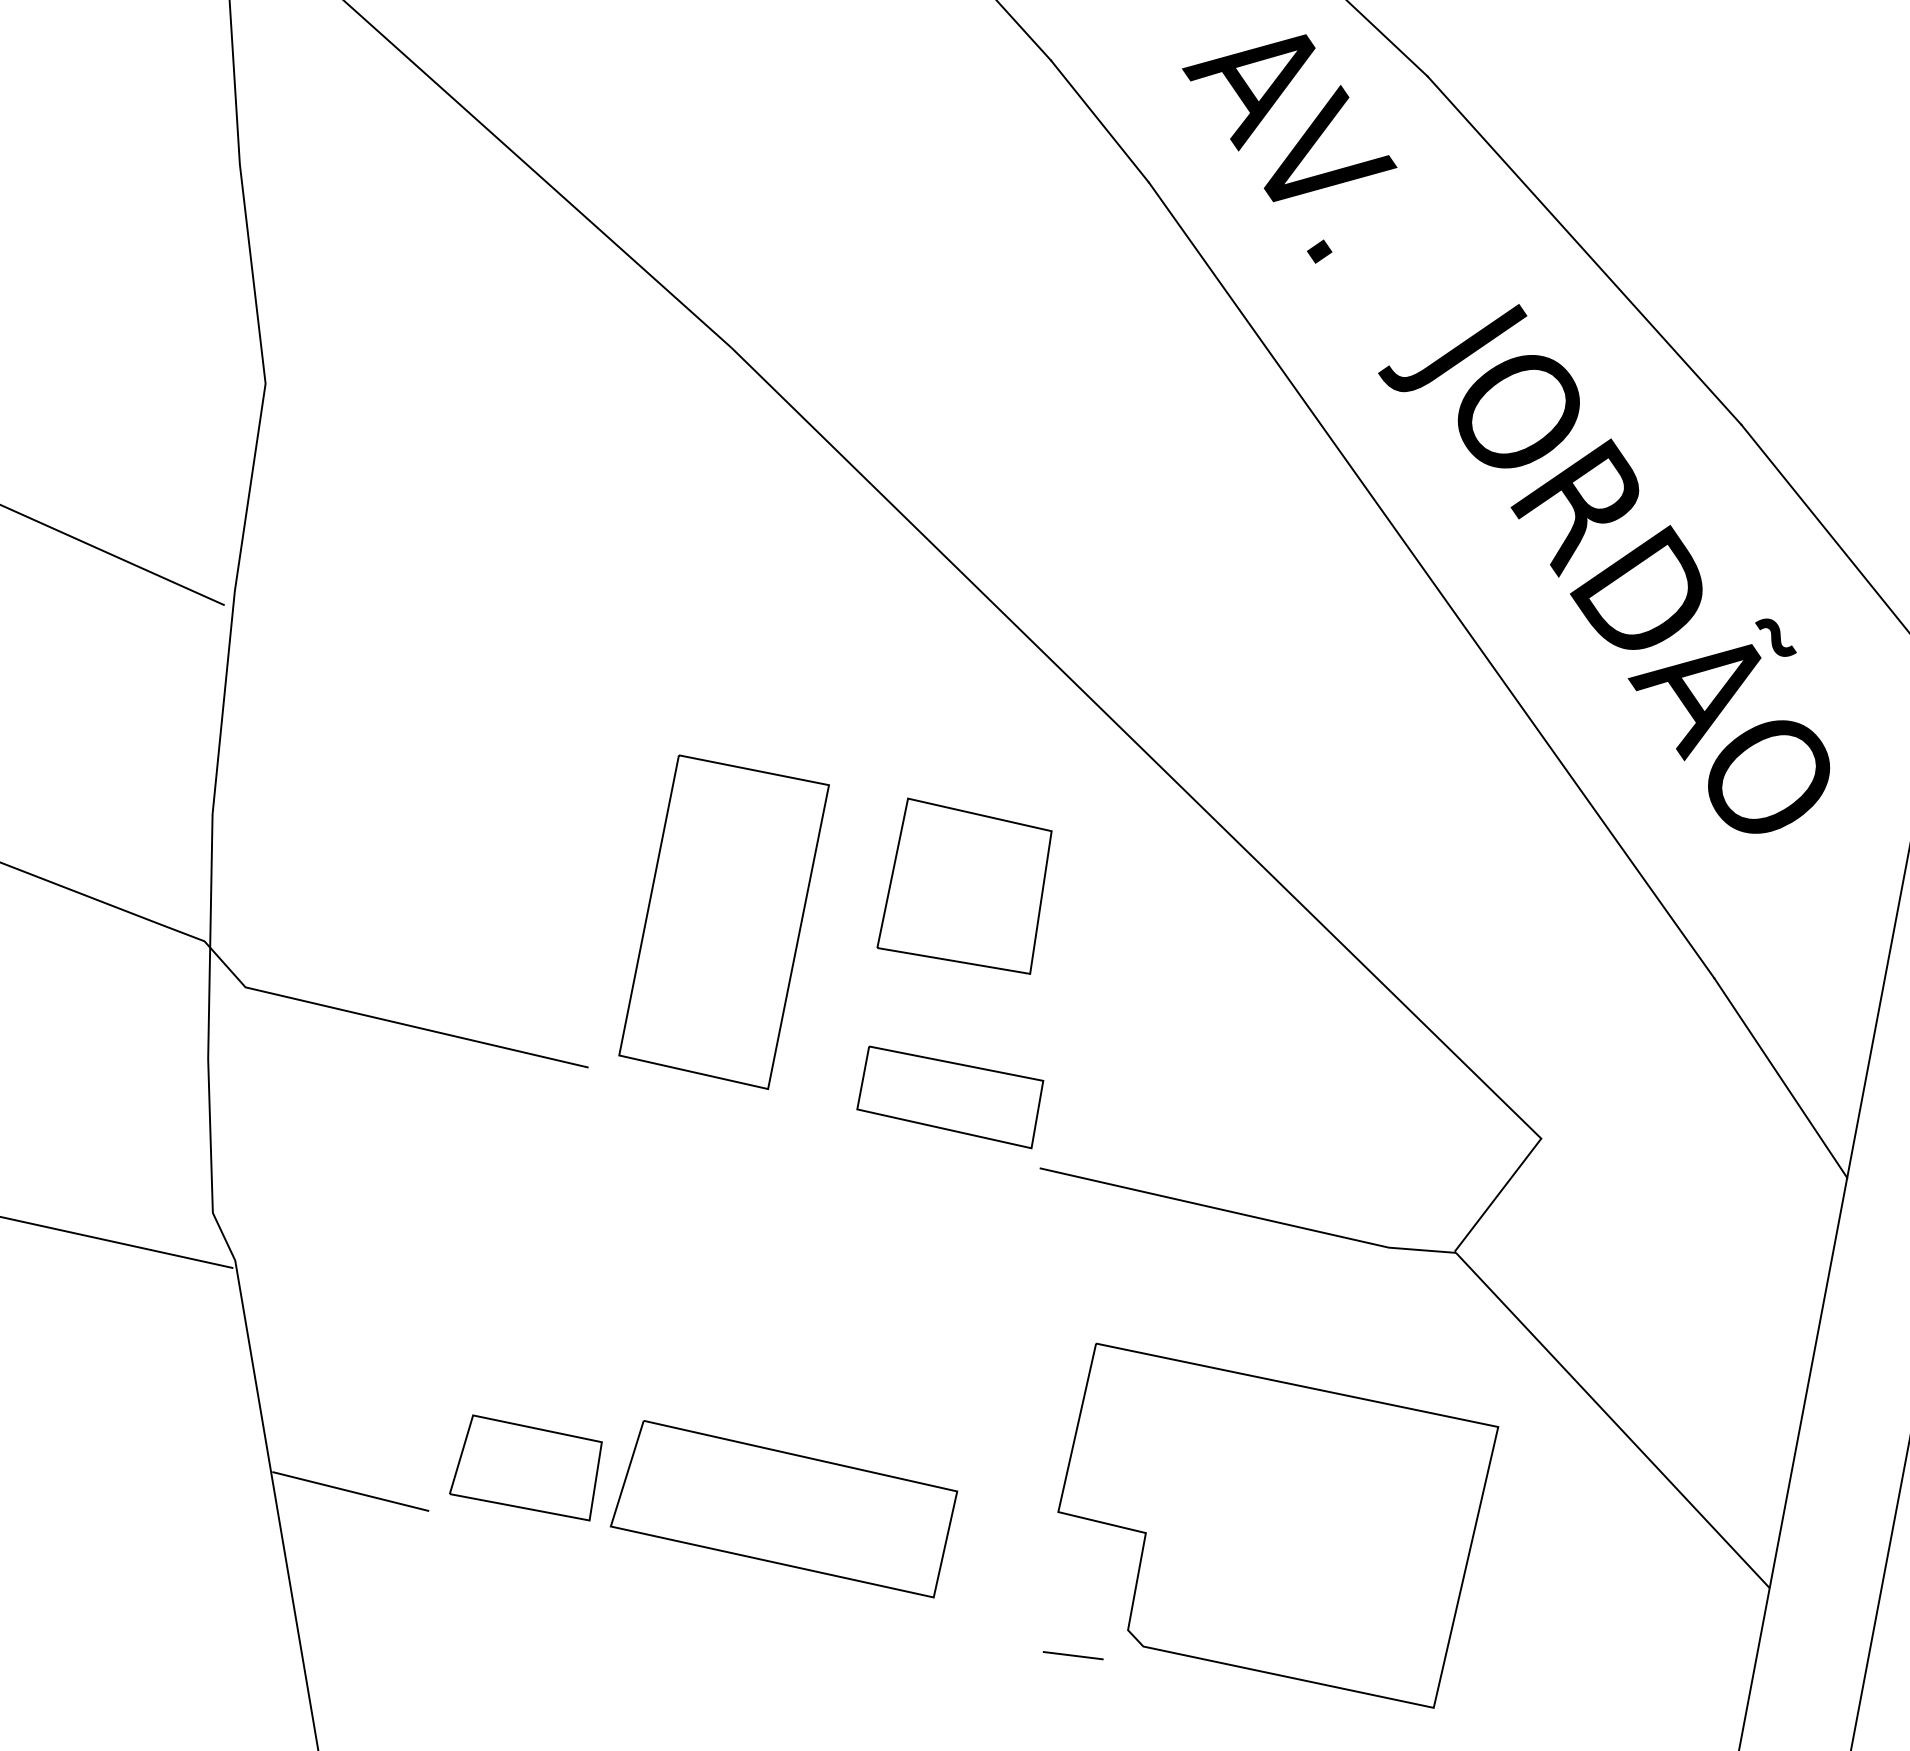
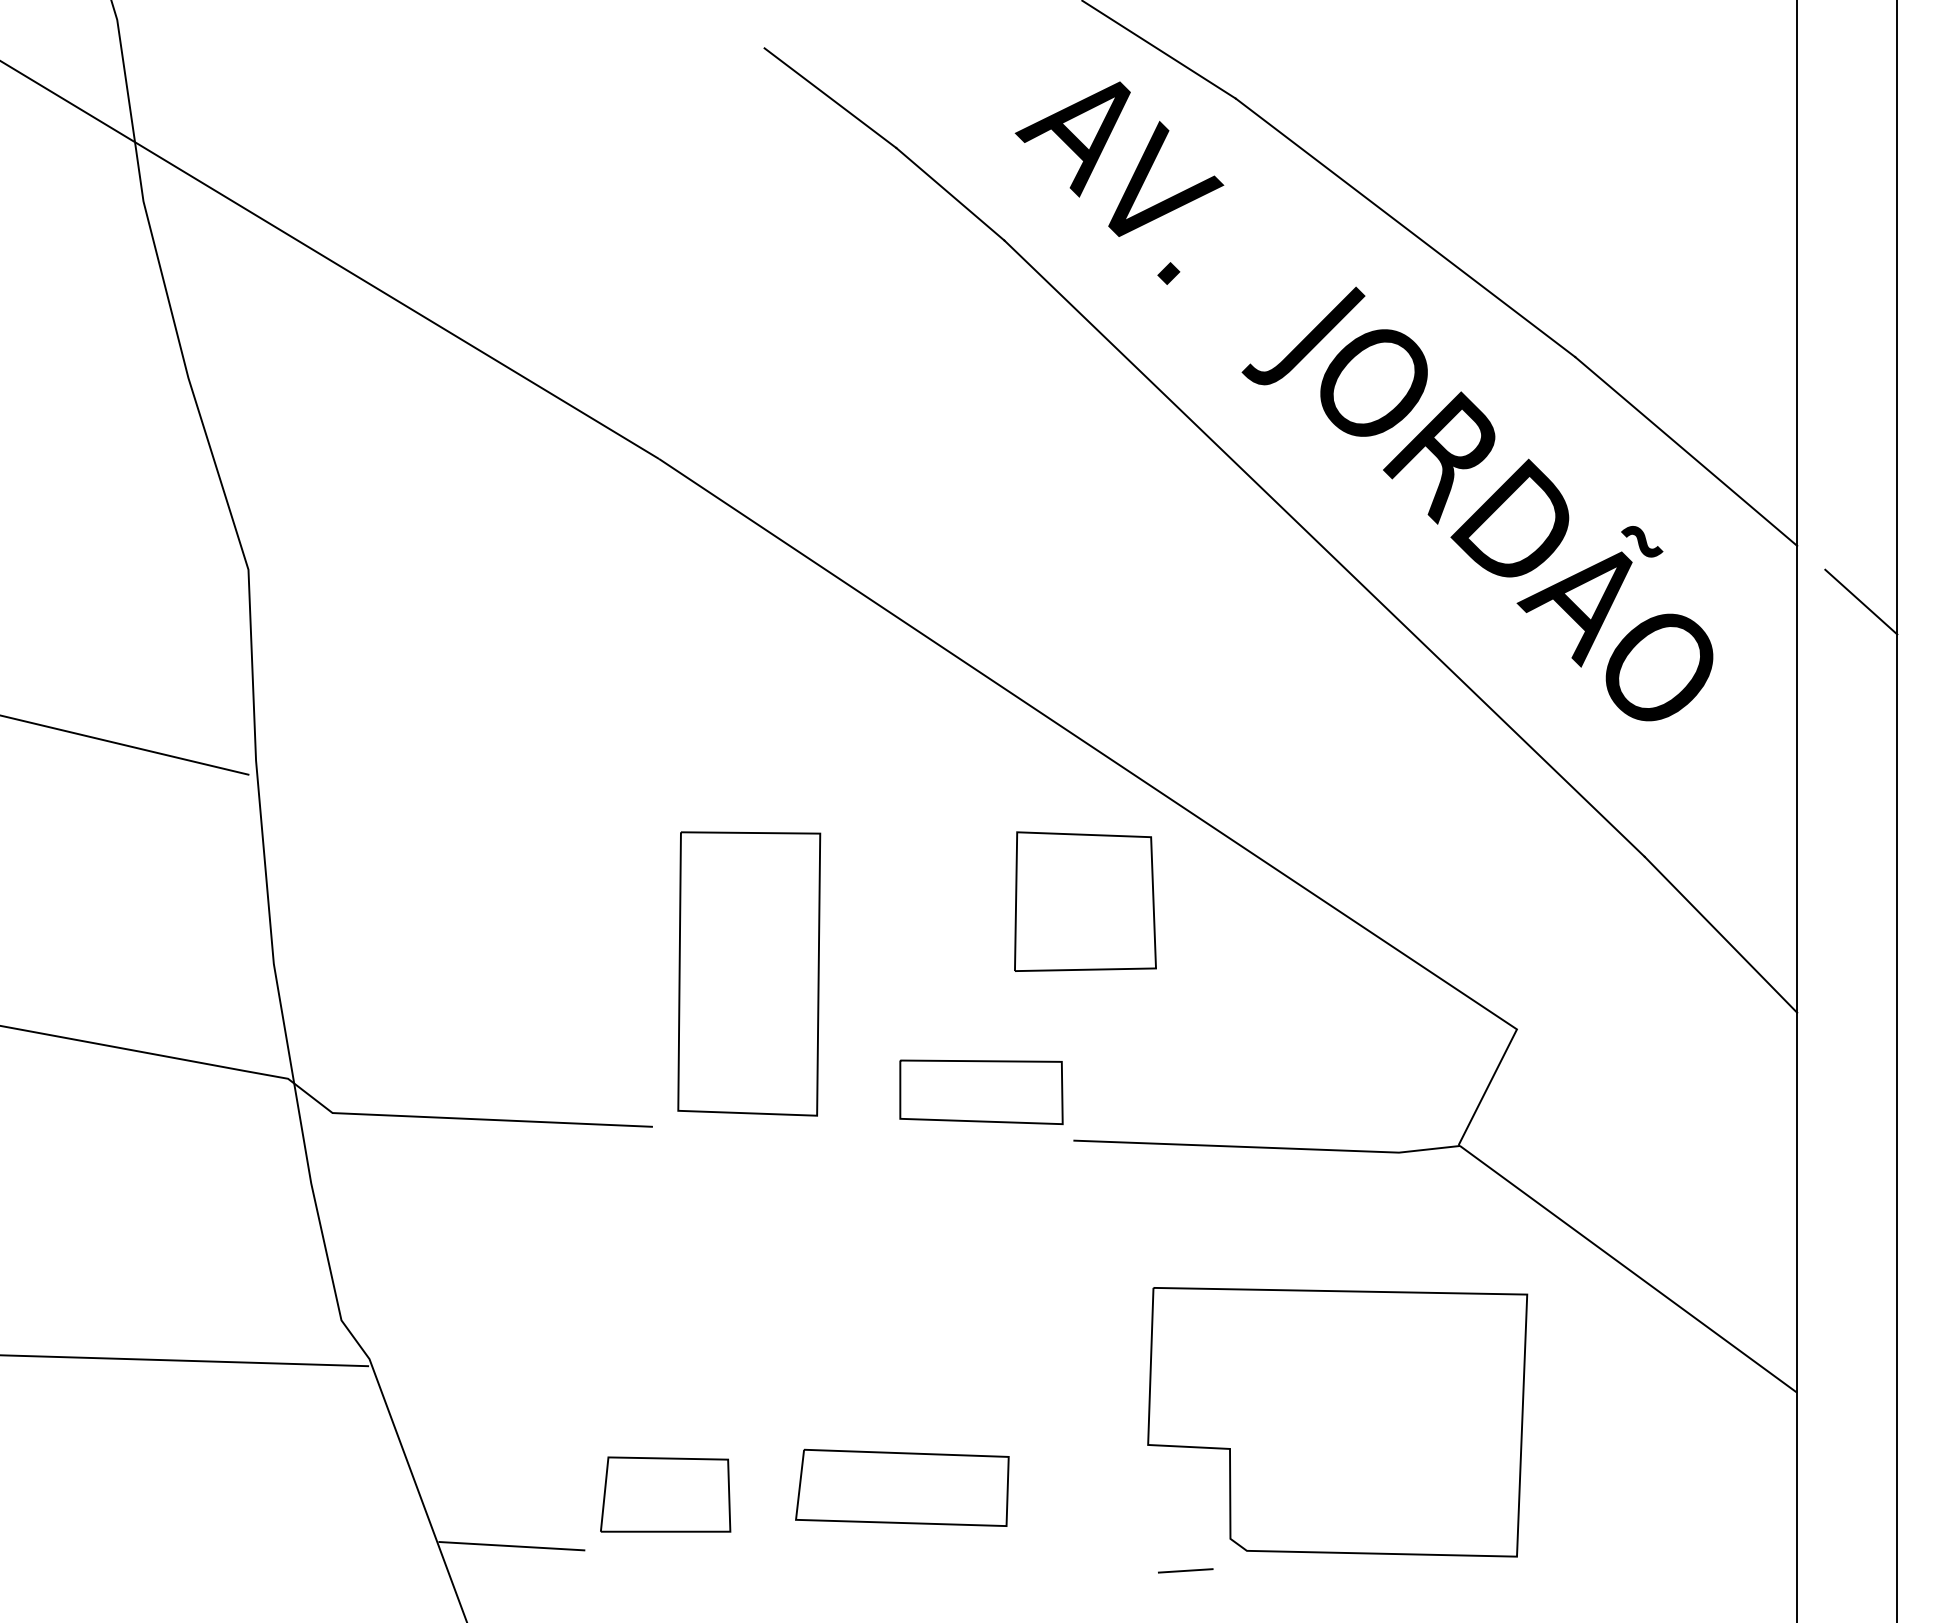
part: (967, 887) -> (1085, 901), moved
part: (784, 1507) -> (902, 1487), size x0.7

